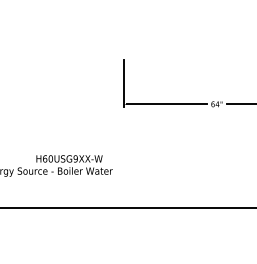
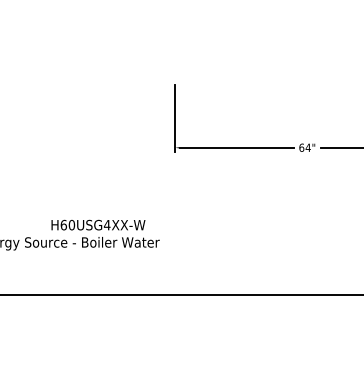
text: (75, 158) -> (106, 224), H60USG9XX-W -> H60USG4XX-W

